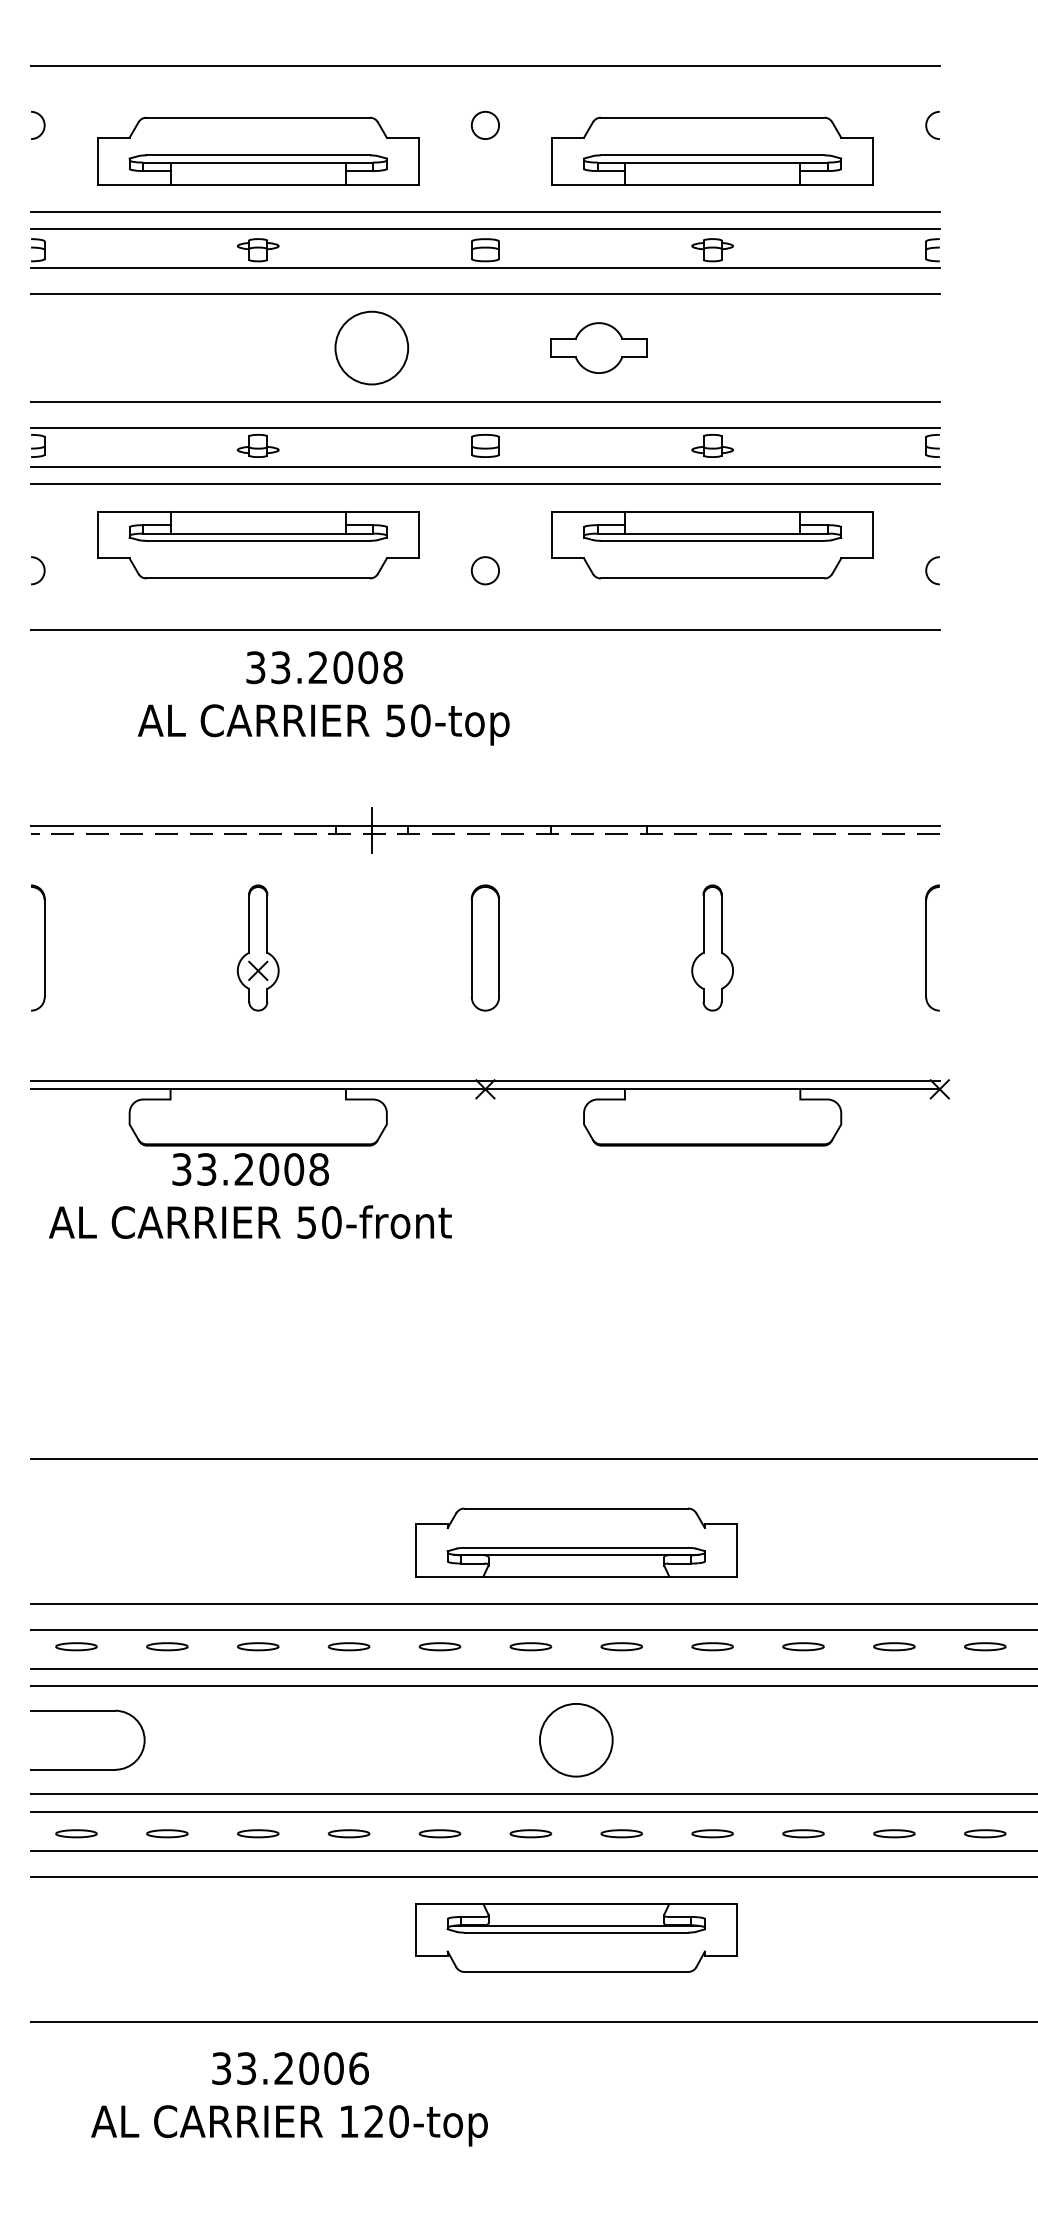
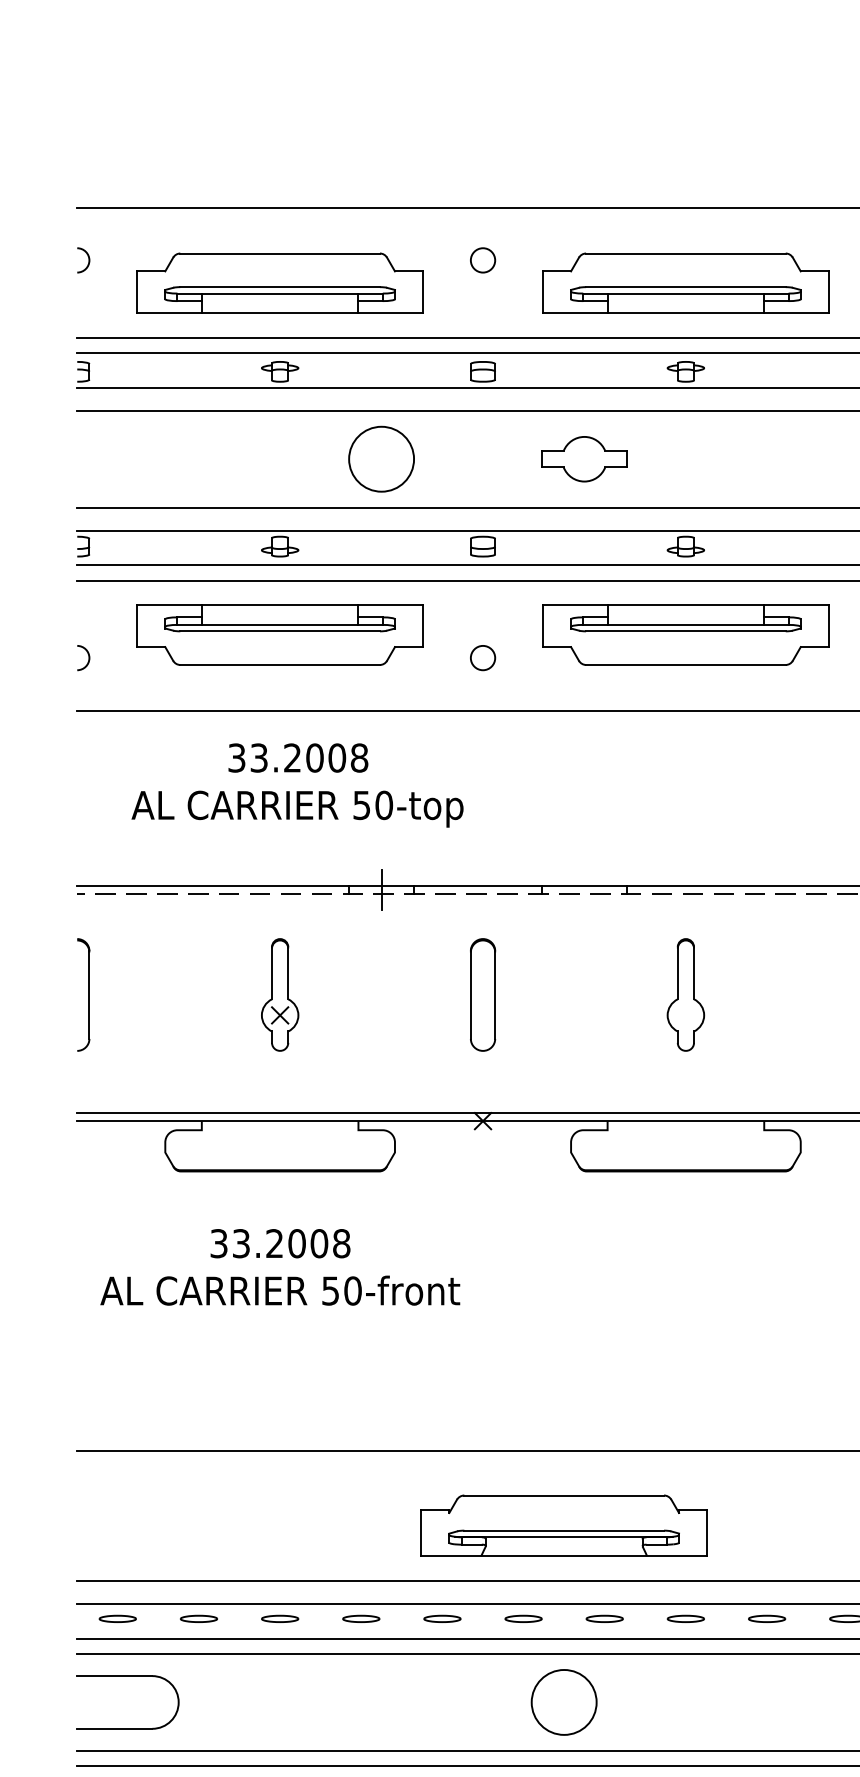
text: (323, 698) -> (297, 785), moved
text: (250, 1195) -> (280, 1266), moved

